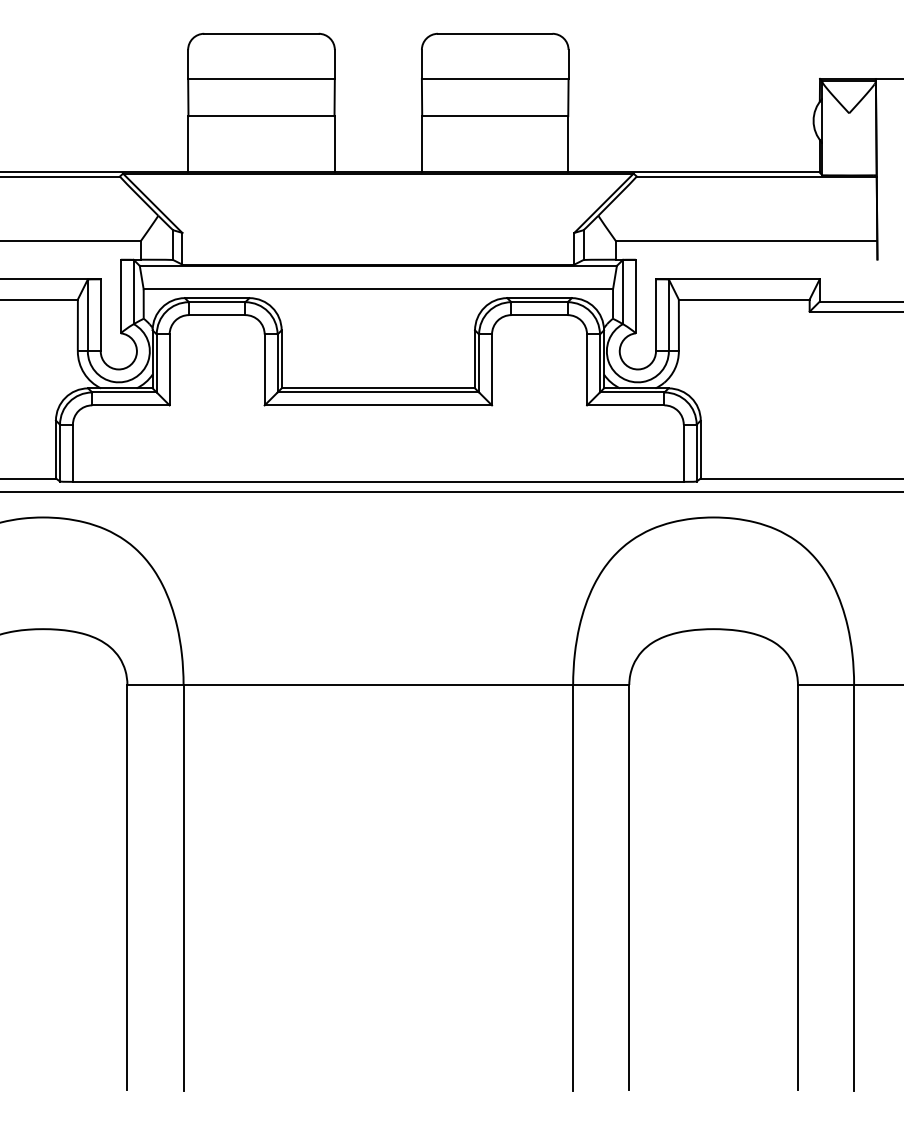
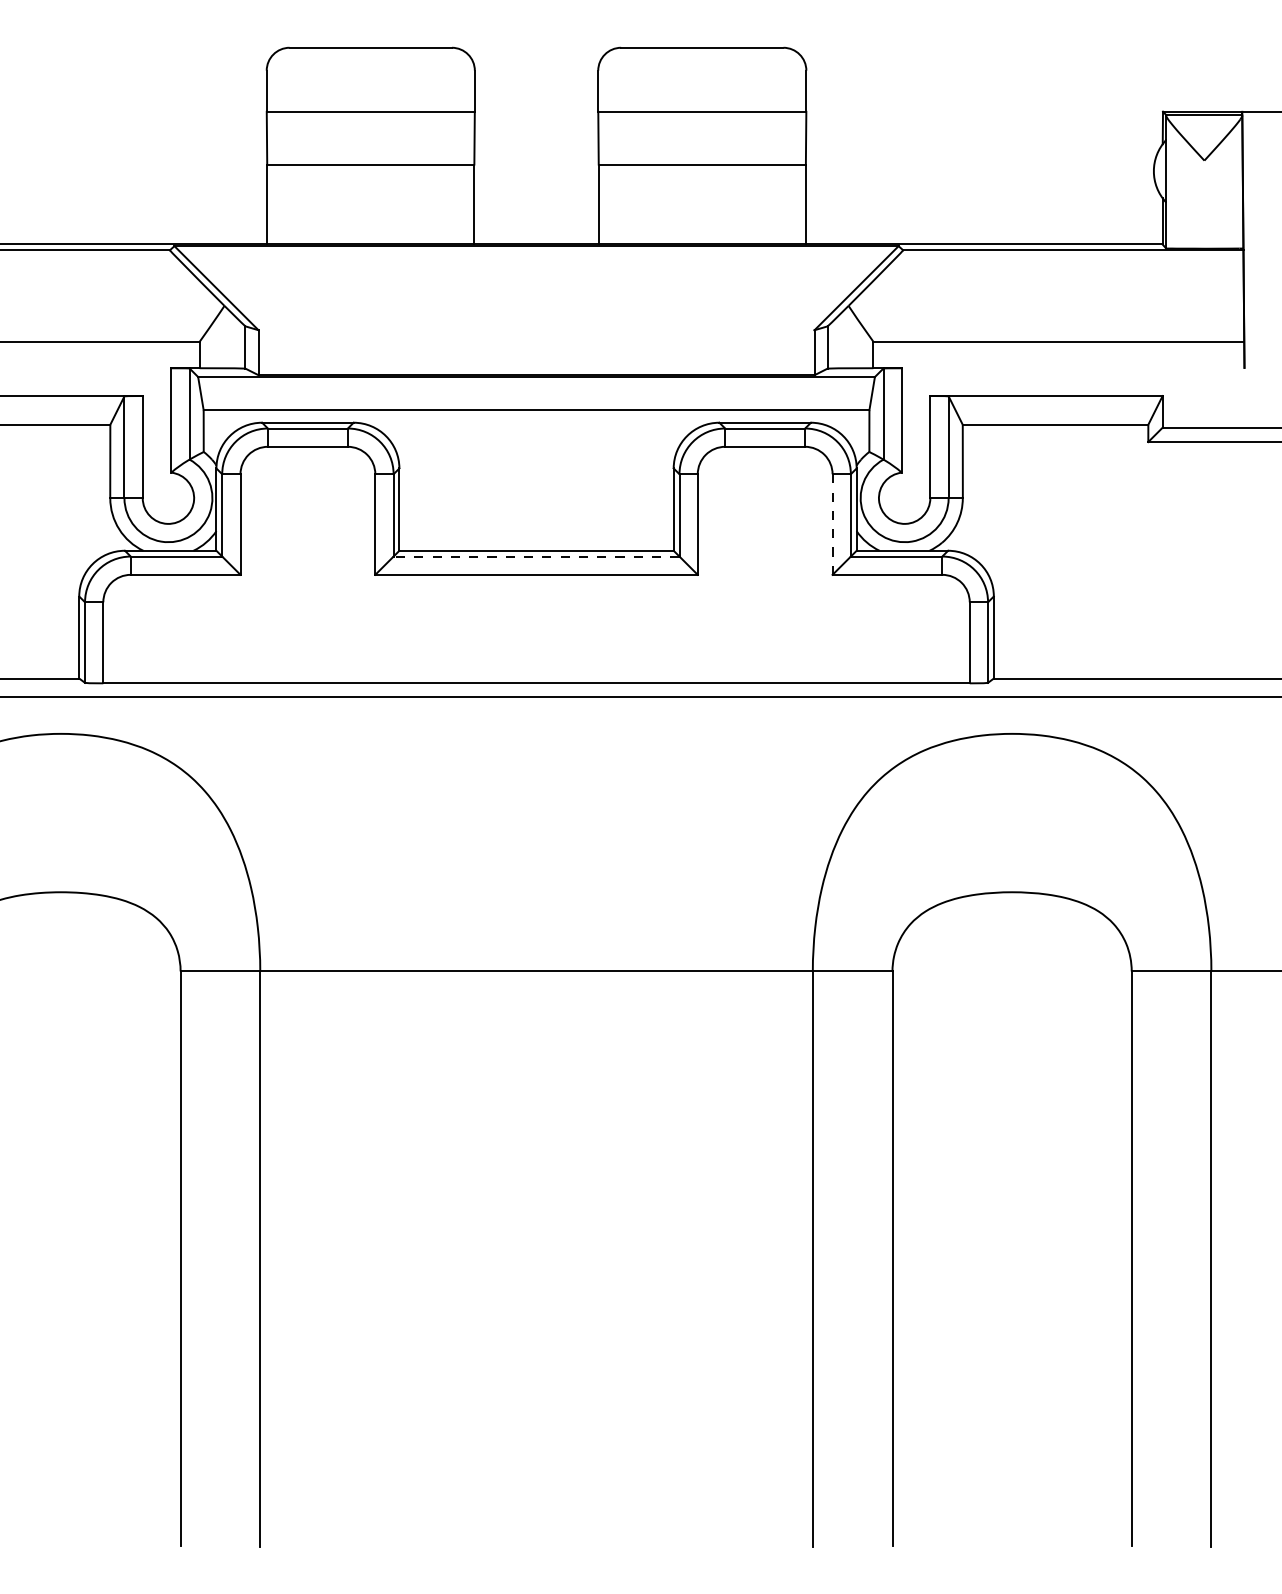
line: (587, 369) -> (832, 524), solid -> dashed
line: (378, 392) -> (536, 556), solid -> dashed

